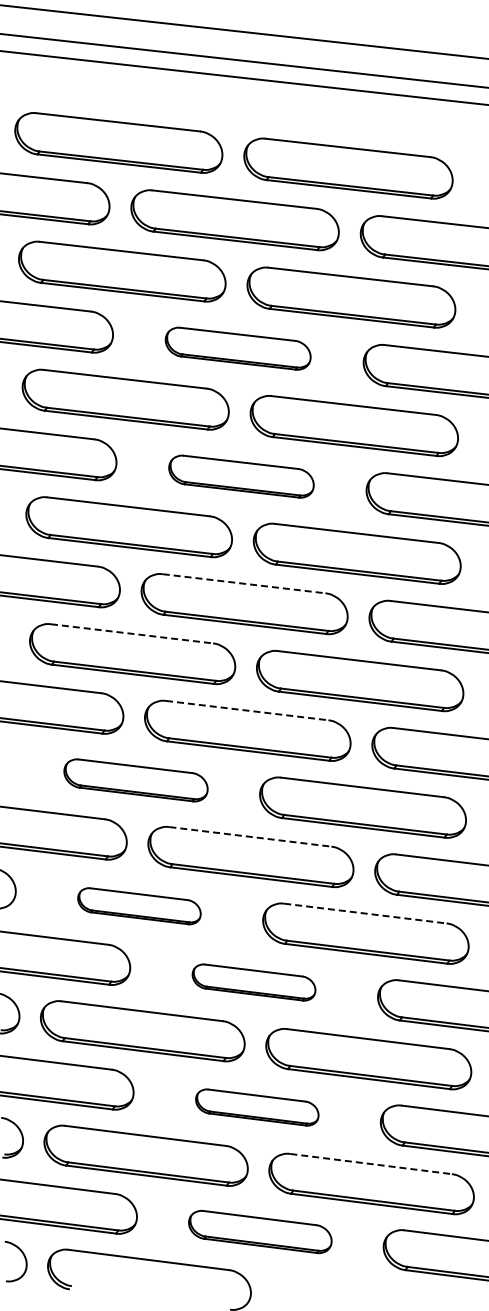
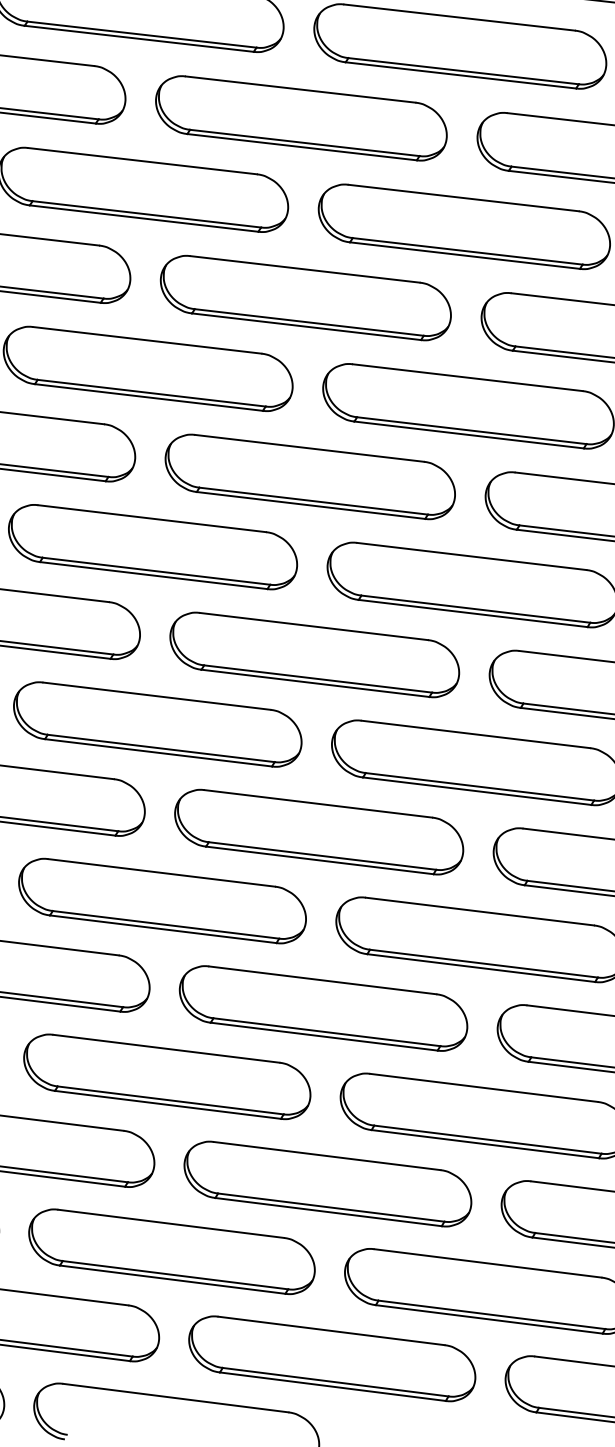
part: (237, 348) -> (300, 117), size x1.43
part: (241, 476) -> (305, 297), size x1.43
line: (244, 583) -> (310, 448), dashed -> solid
line: (132, 633) -> (152, 518), dashed -> solid
line: (247, 710) -> (314, 626), dashed -> solid
part: (135, 780) -> (157, 724), size x1.43
line: (250, 836) -> (318, 803), dashed -> solid
part: (139, 906) -> (162, 901), size x1.67
line: (365, 913) -> (480, 911), dashed -> solid
part: (253, 982) -> (322, 1008), size x1.67
part: (257, 1107) -> (328, 1183), size x1.67
line: (371, 1164) -> (488, 1264), dashed -> solid
part: (260, 1231) -> (332, 1358), size x1.43

